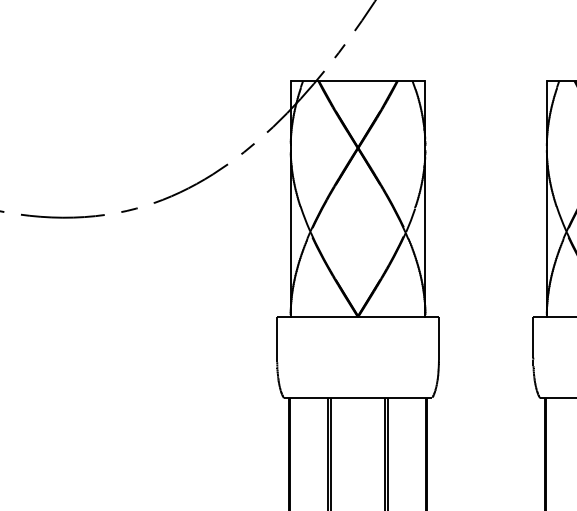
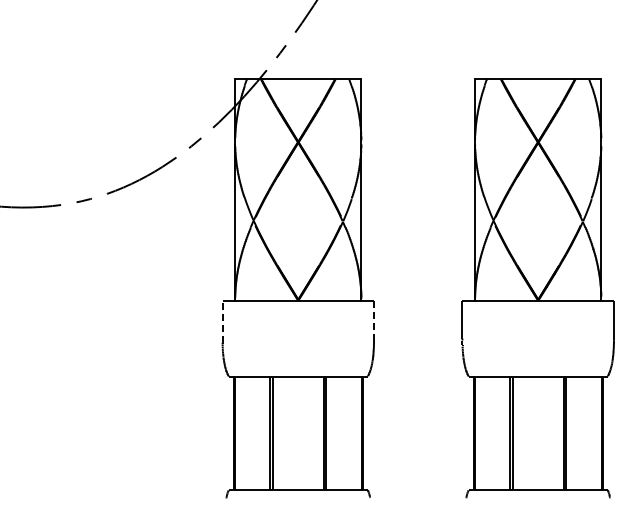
line: (439, 338) -> (374, 320), solid -> dashed
line: (277, 339) -> (222, 321), solid -> dashed

